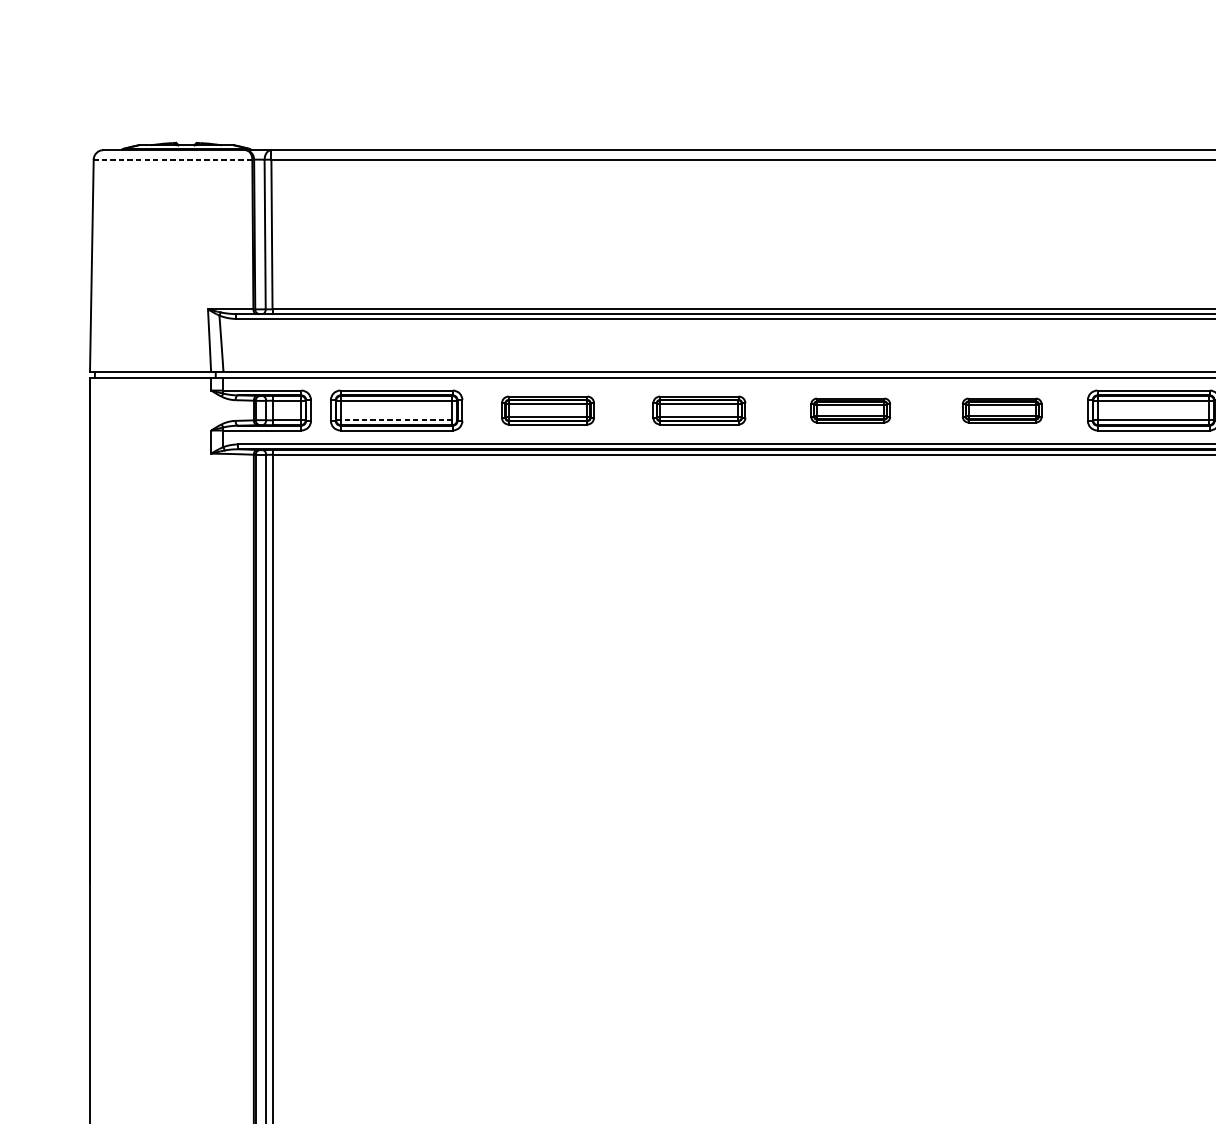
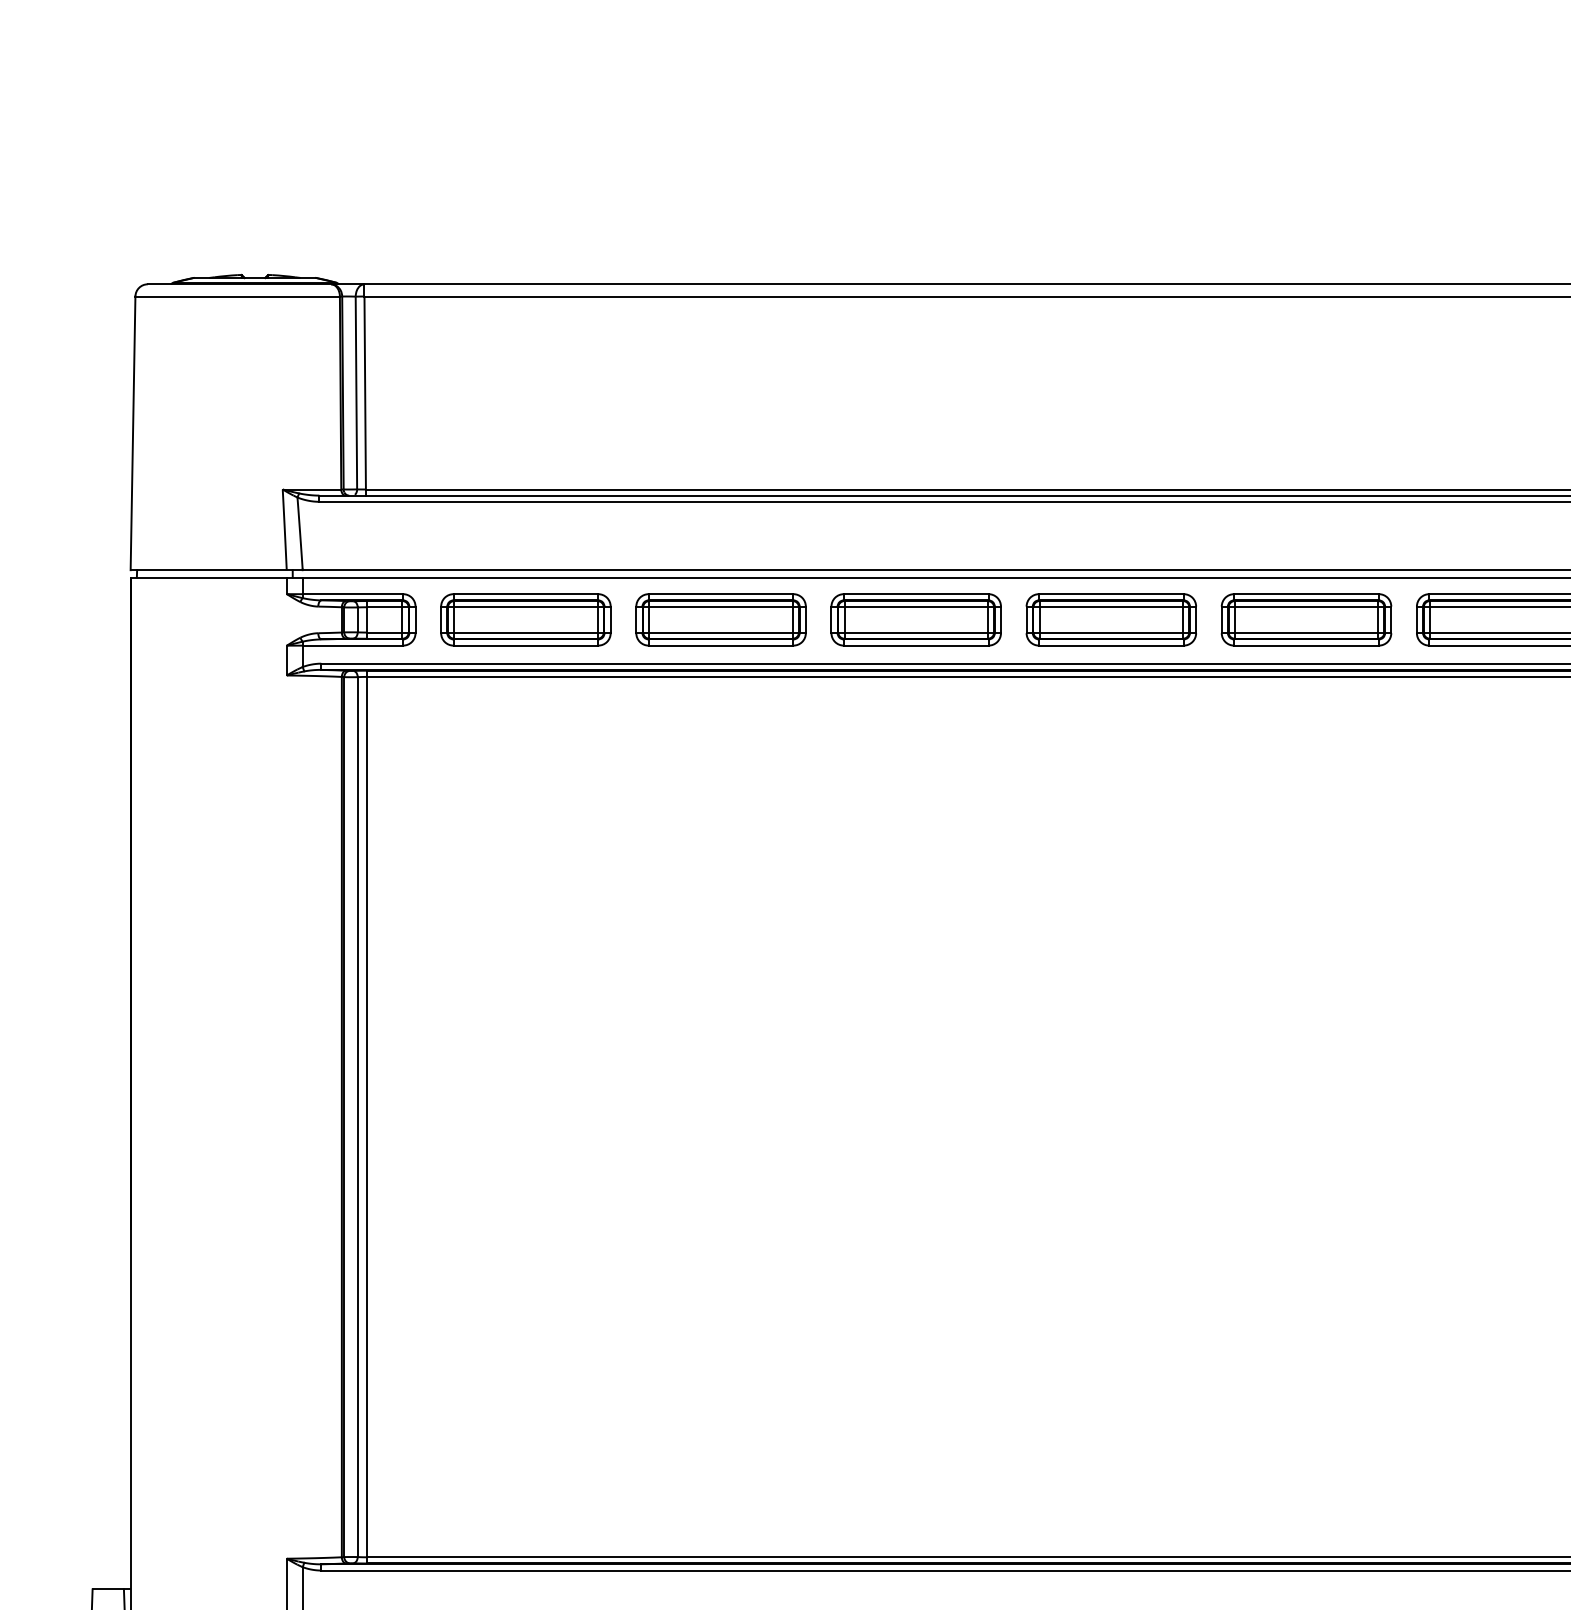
line: (172, 159) -> (237, 296), dashed -> solid
part: (547, 410) -> (720, 619), size x1.43
part: (698, 410) -> (915, 619), size x1.43
part: (850, 410) -> (1110, 619), size x1.67
part: (1002, 410) -> (1306, 619), size x1.67
line: (396, 420) -> (525, 632), dashed -> solid

